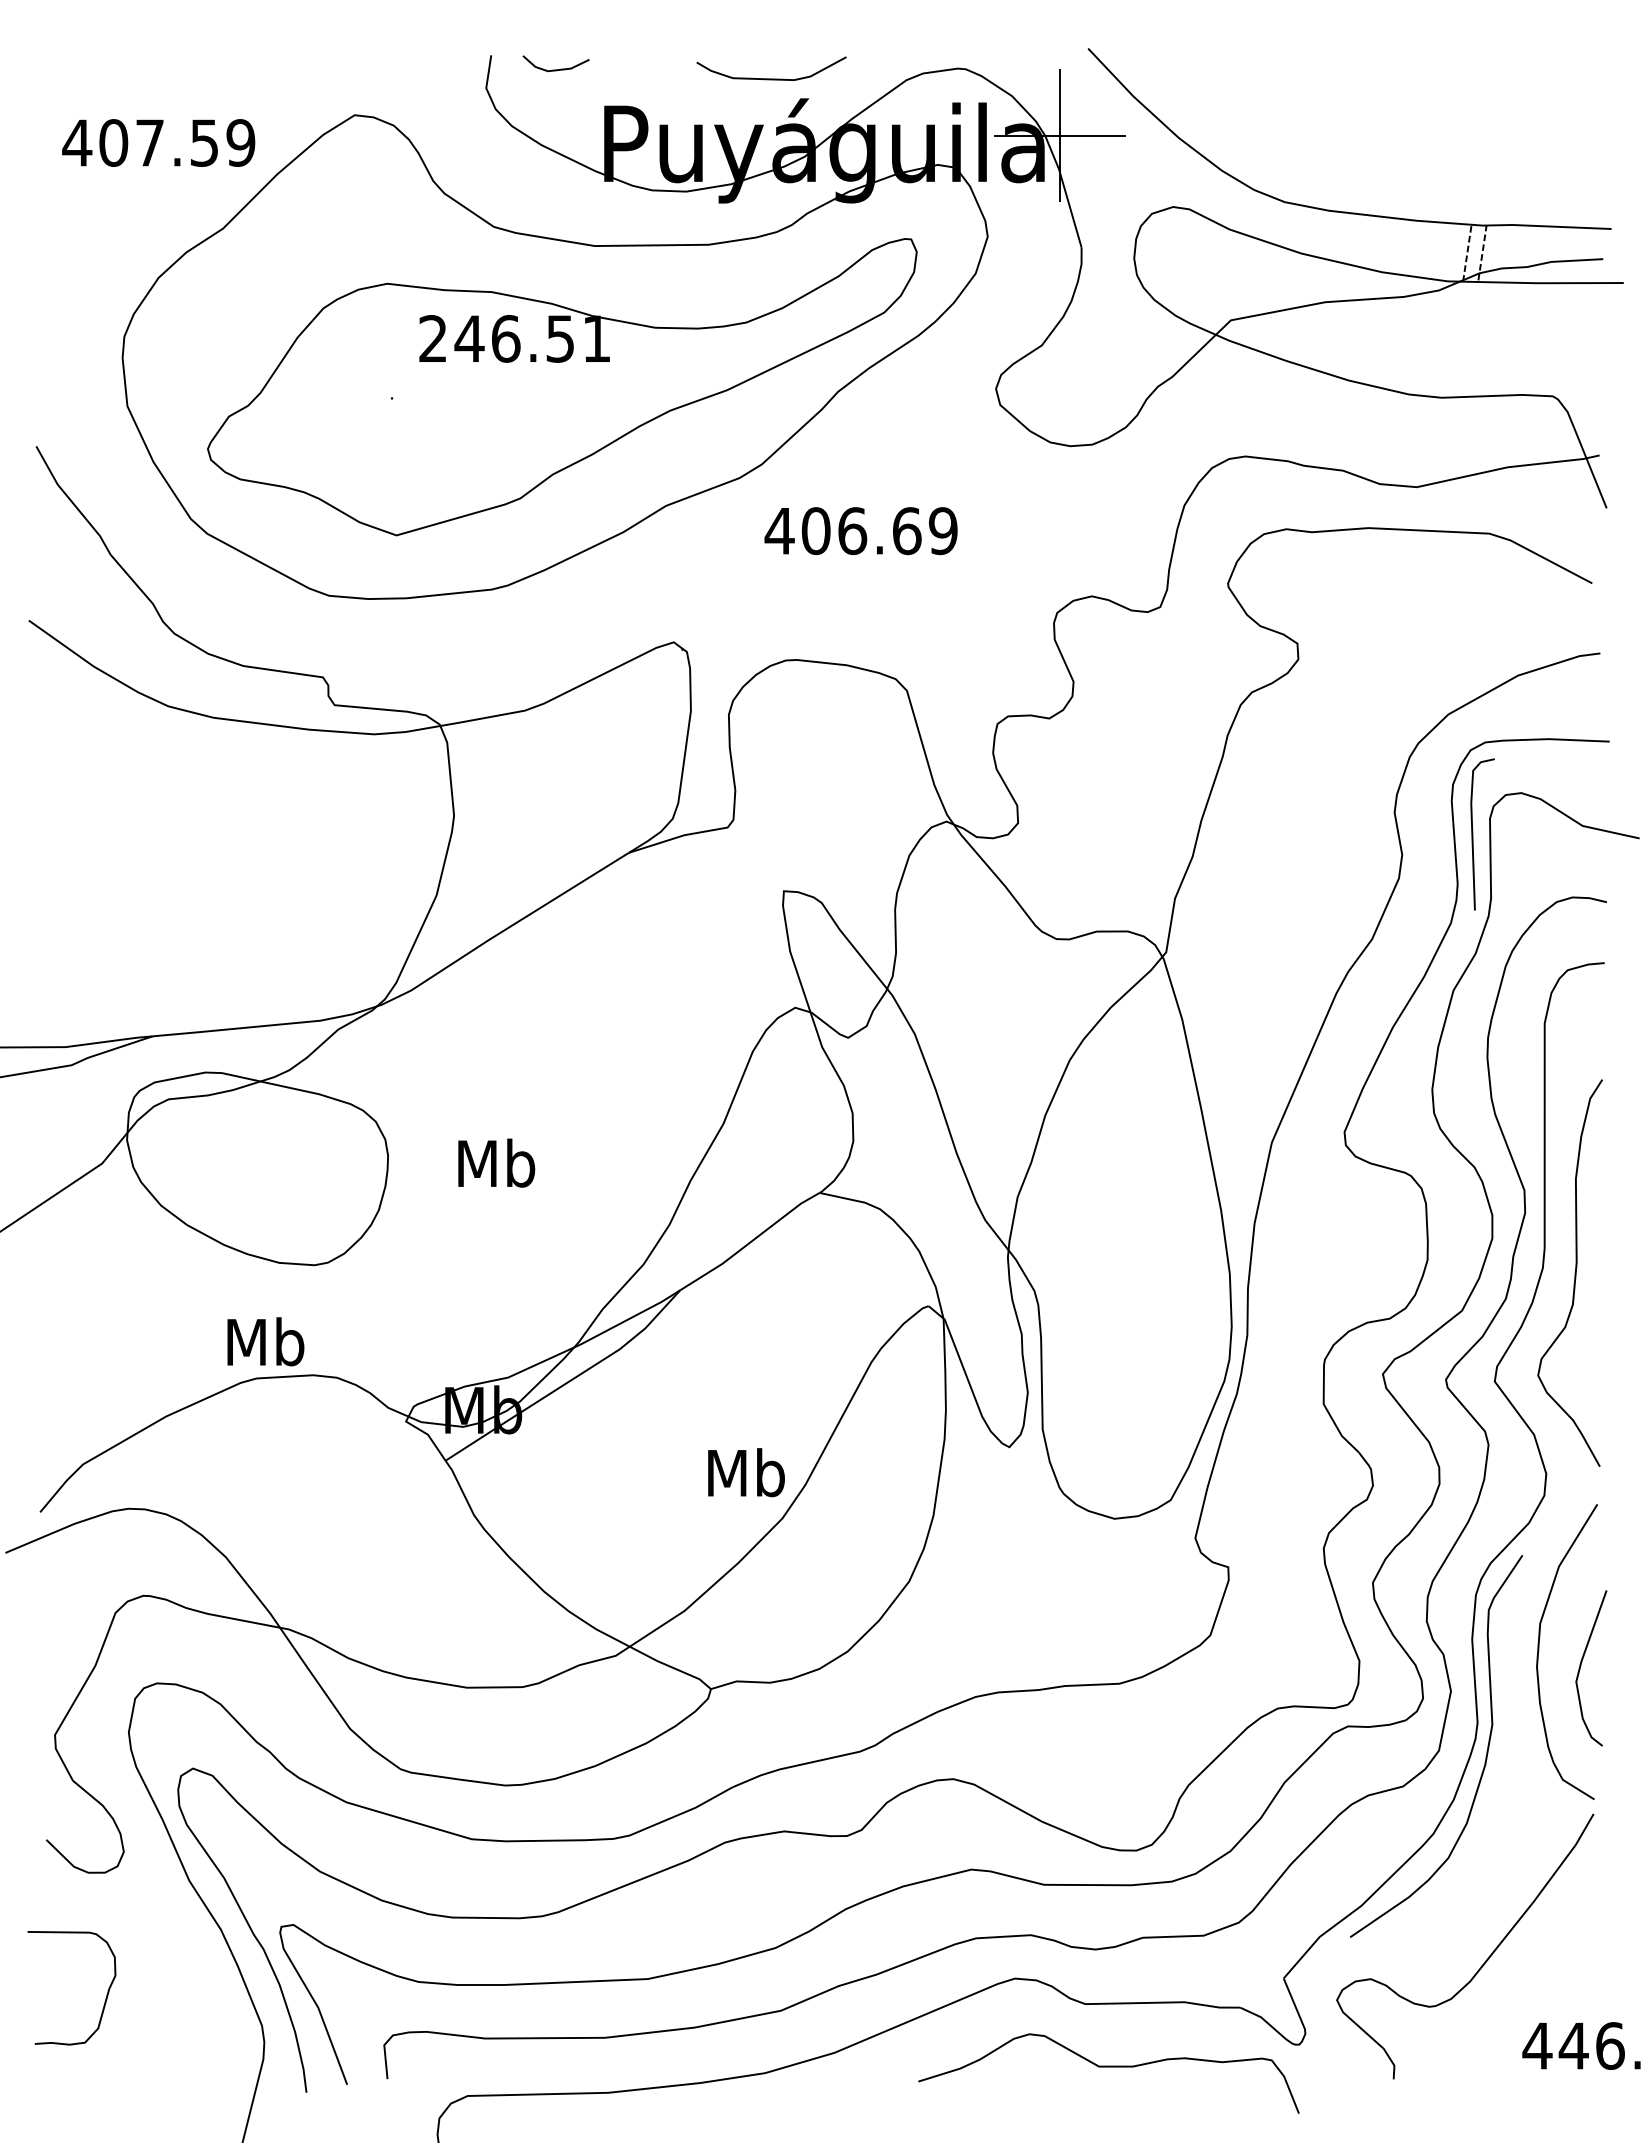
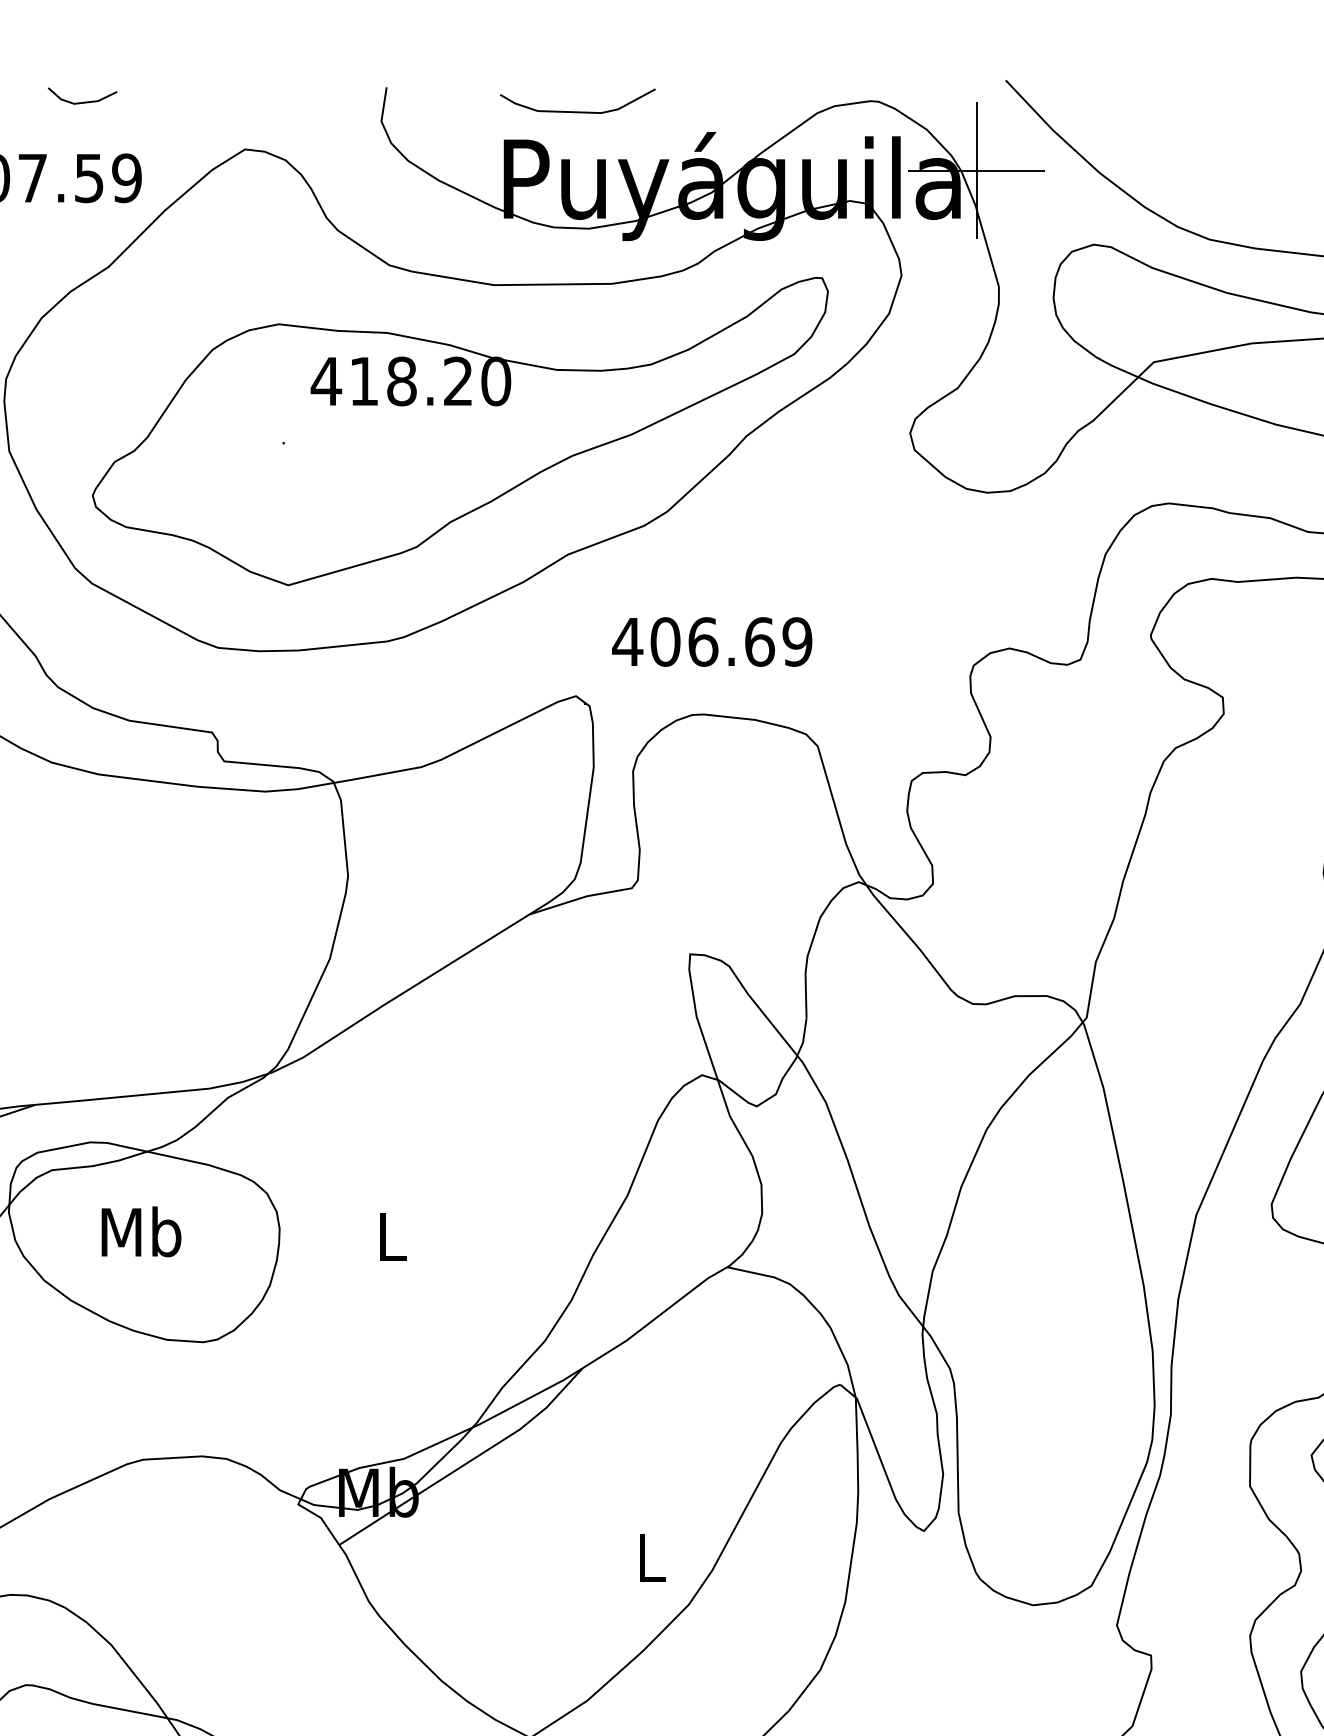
line: (555, 69) -> (81, 102), moved
curve: (771, 78) -> (577, 111), moved
text: (514, 338) -> (410, 381), 246.51 -> 418.20
text: (860, 531) -> (711, 642), moved
text: (496, 1162) -> (392, 1235), Mb -> L
text: (265, 1341) -> (141, 1231), moved
text: (746, 1472) -> (651, 1557), Mb -> L

